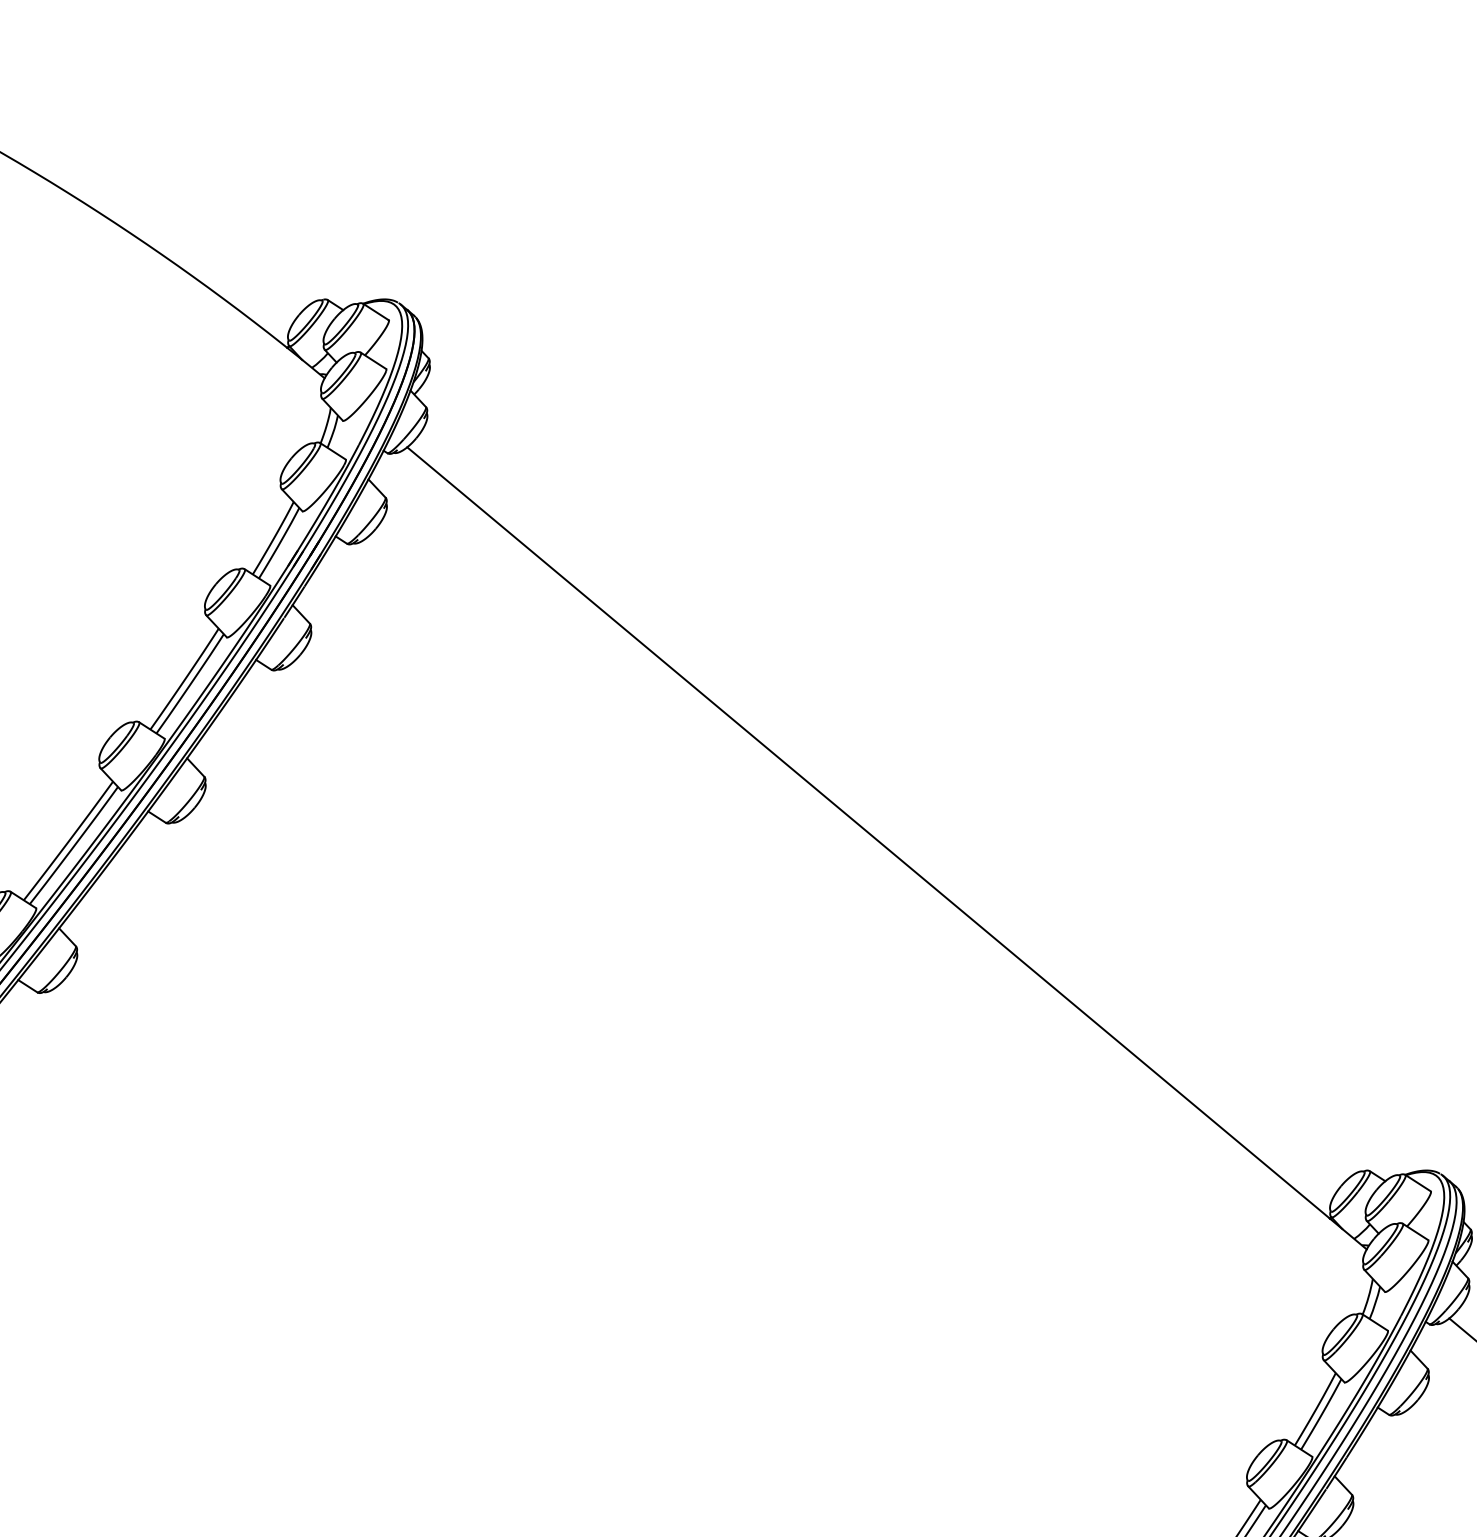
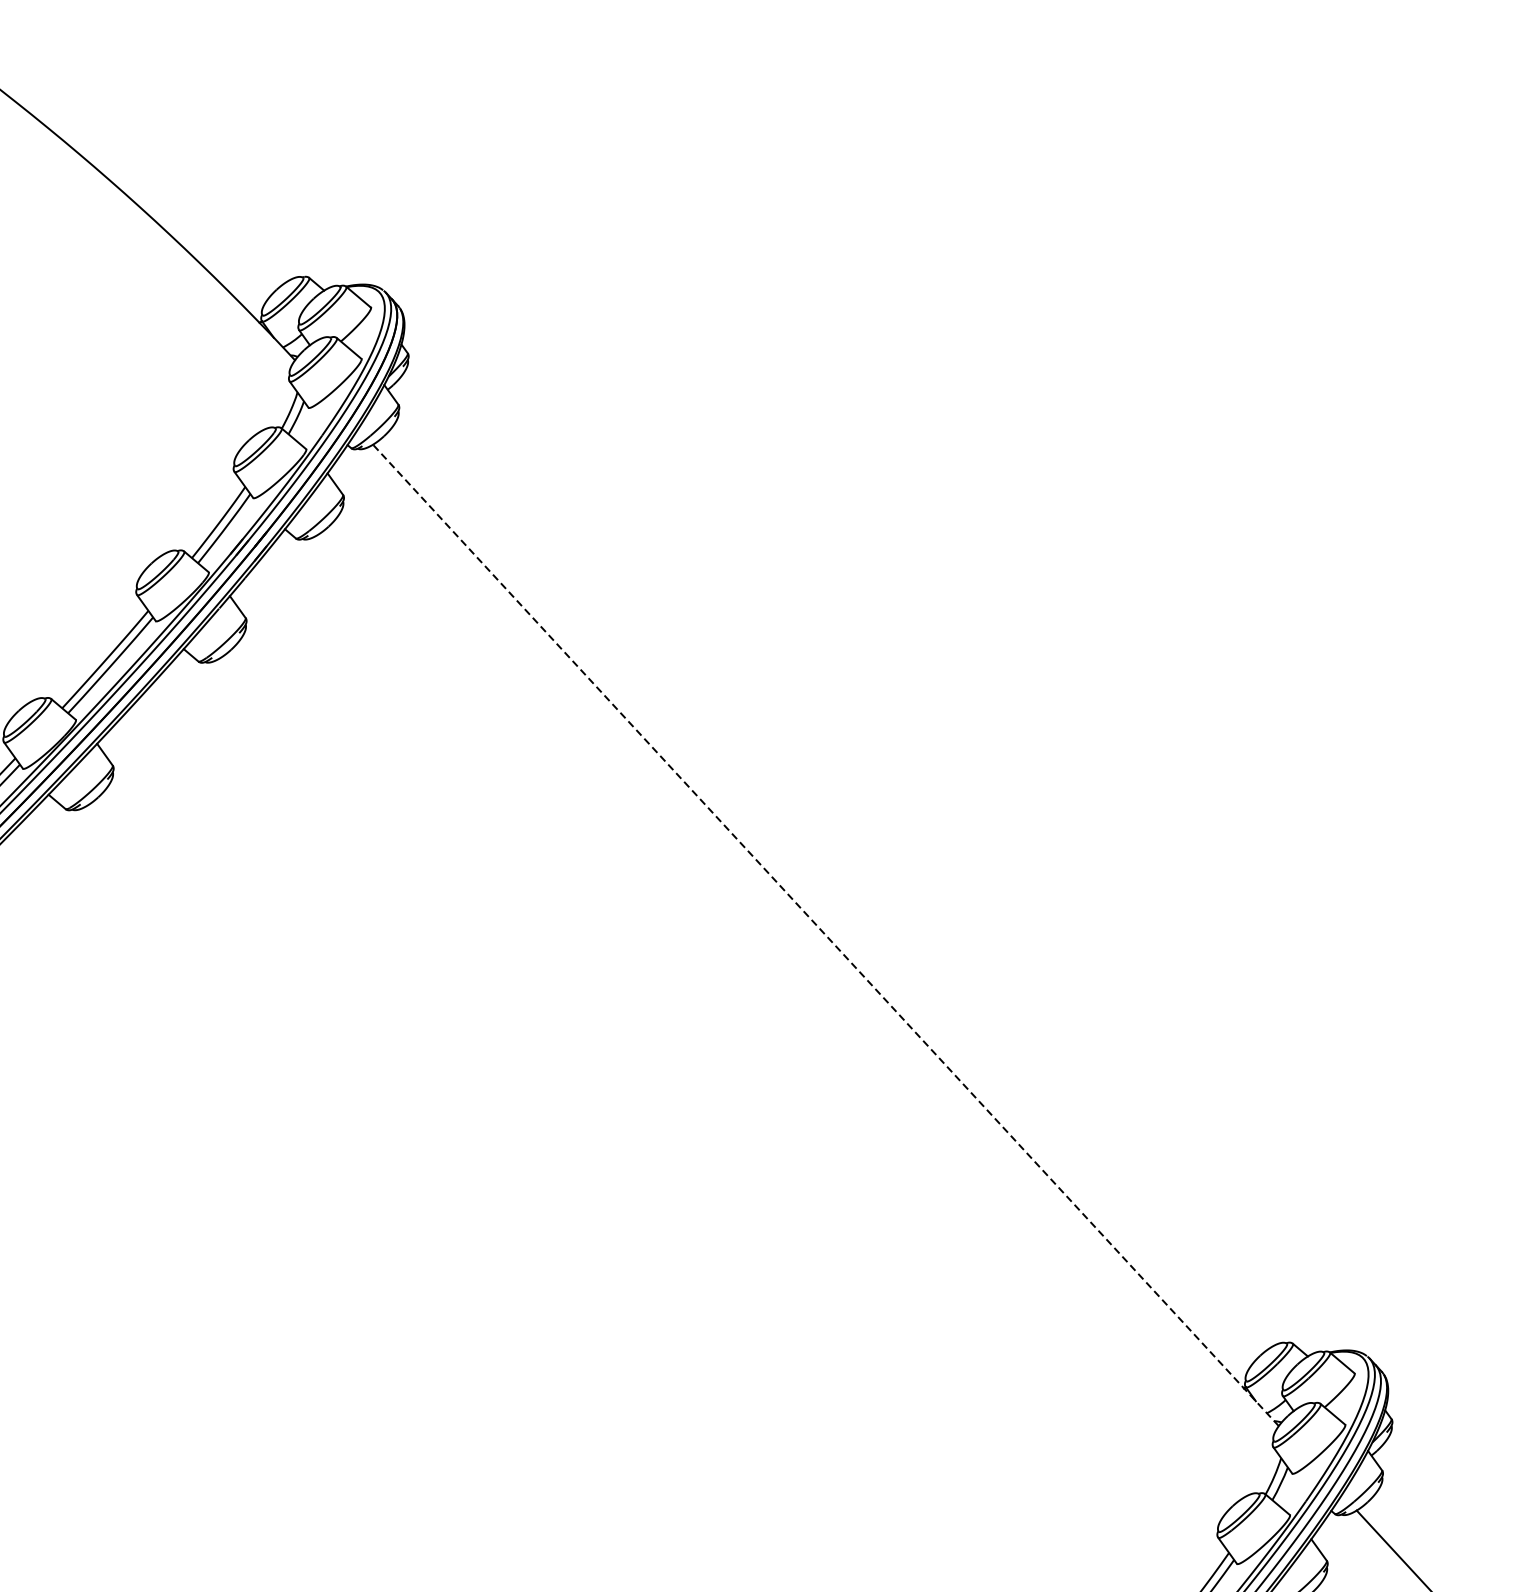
line: (886, 848) -> (825, 935), solid -> dashed

